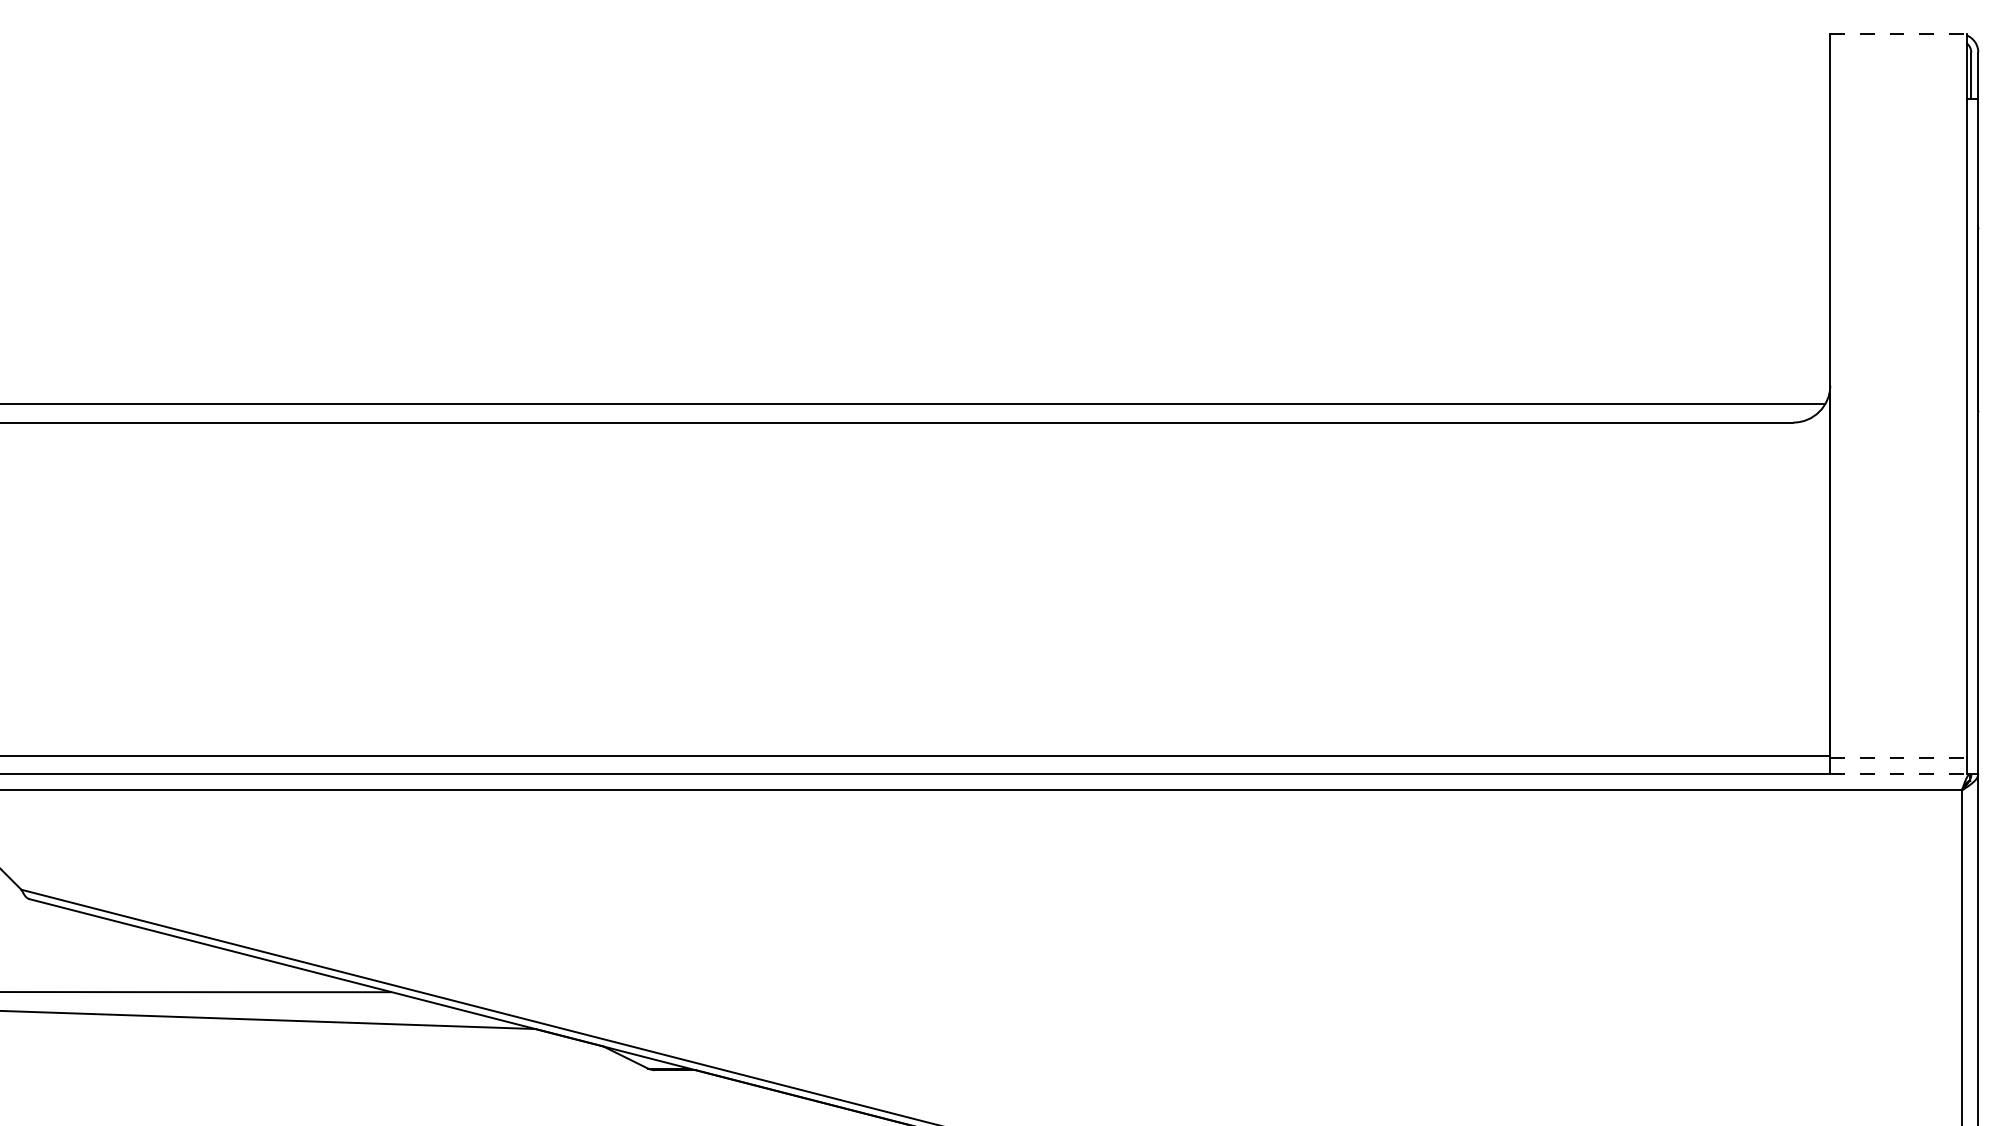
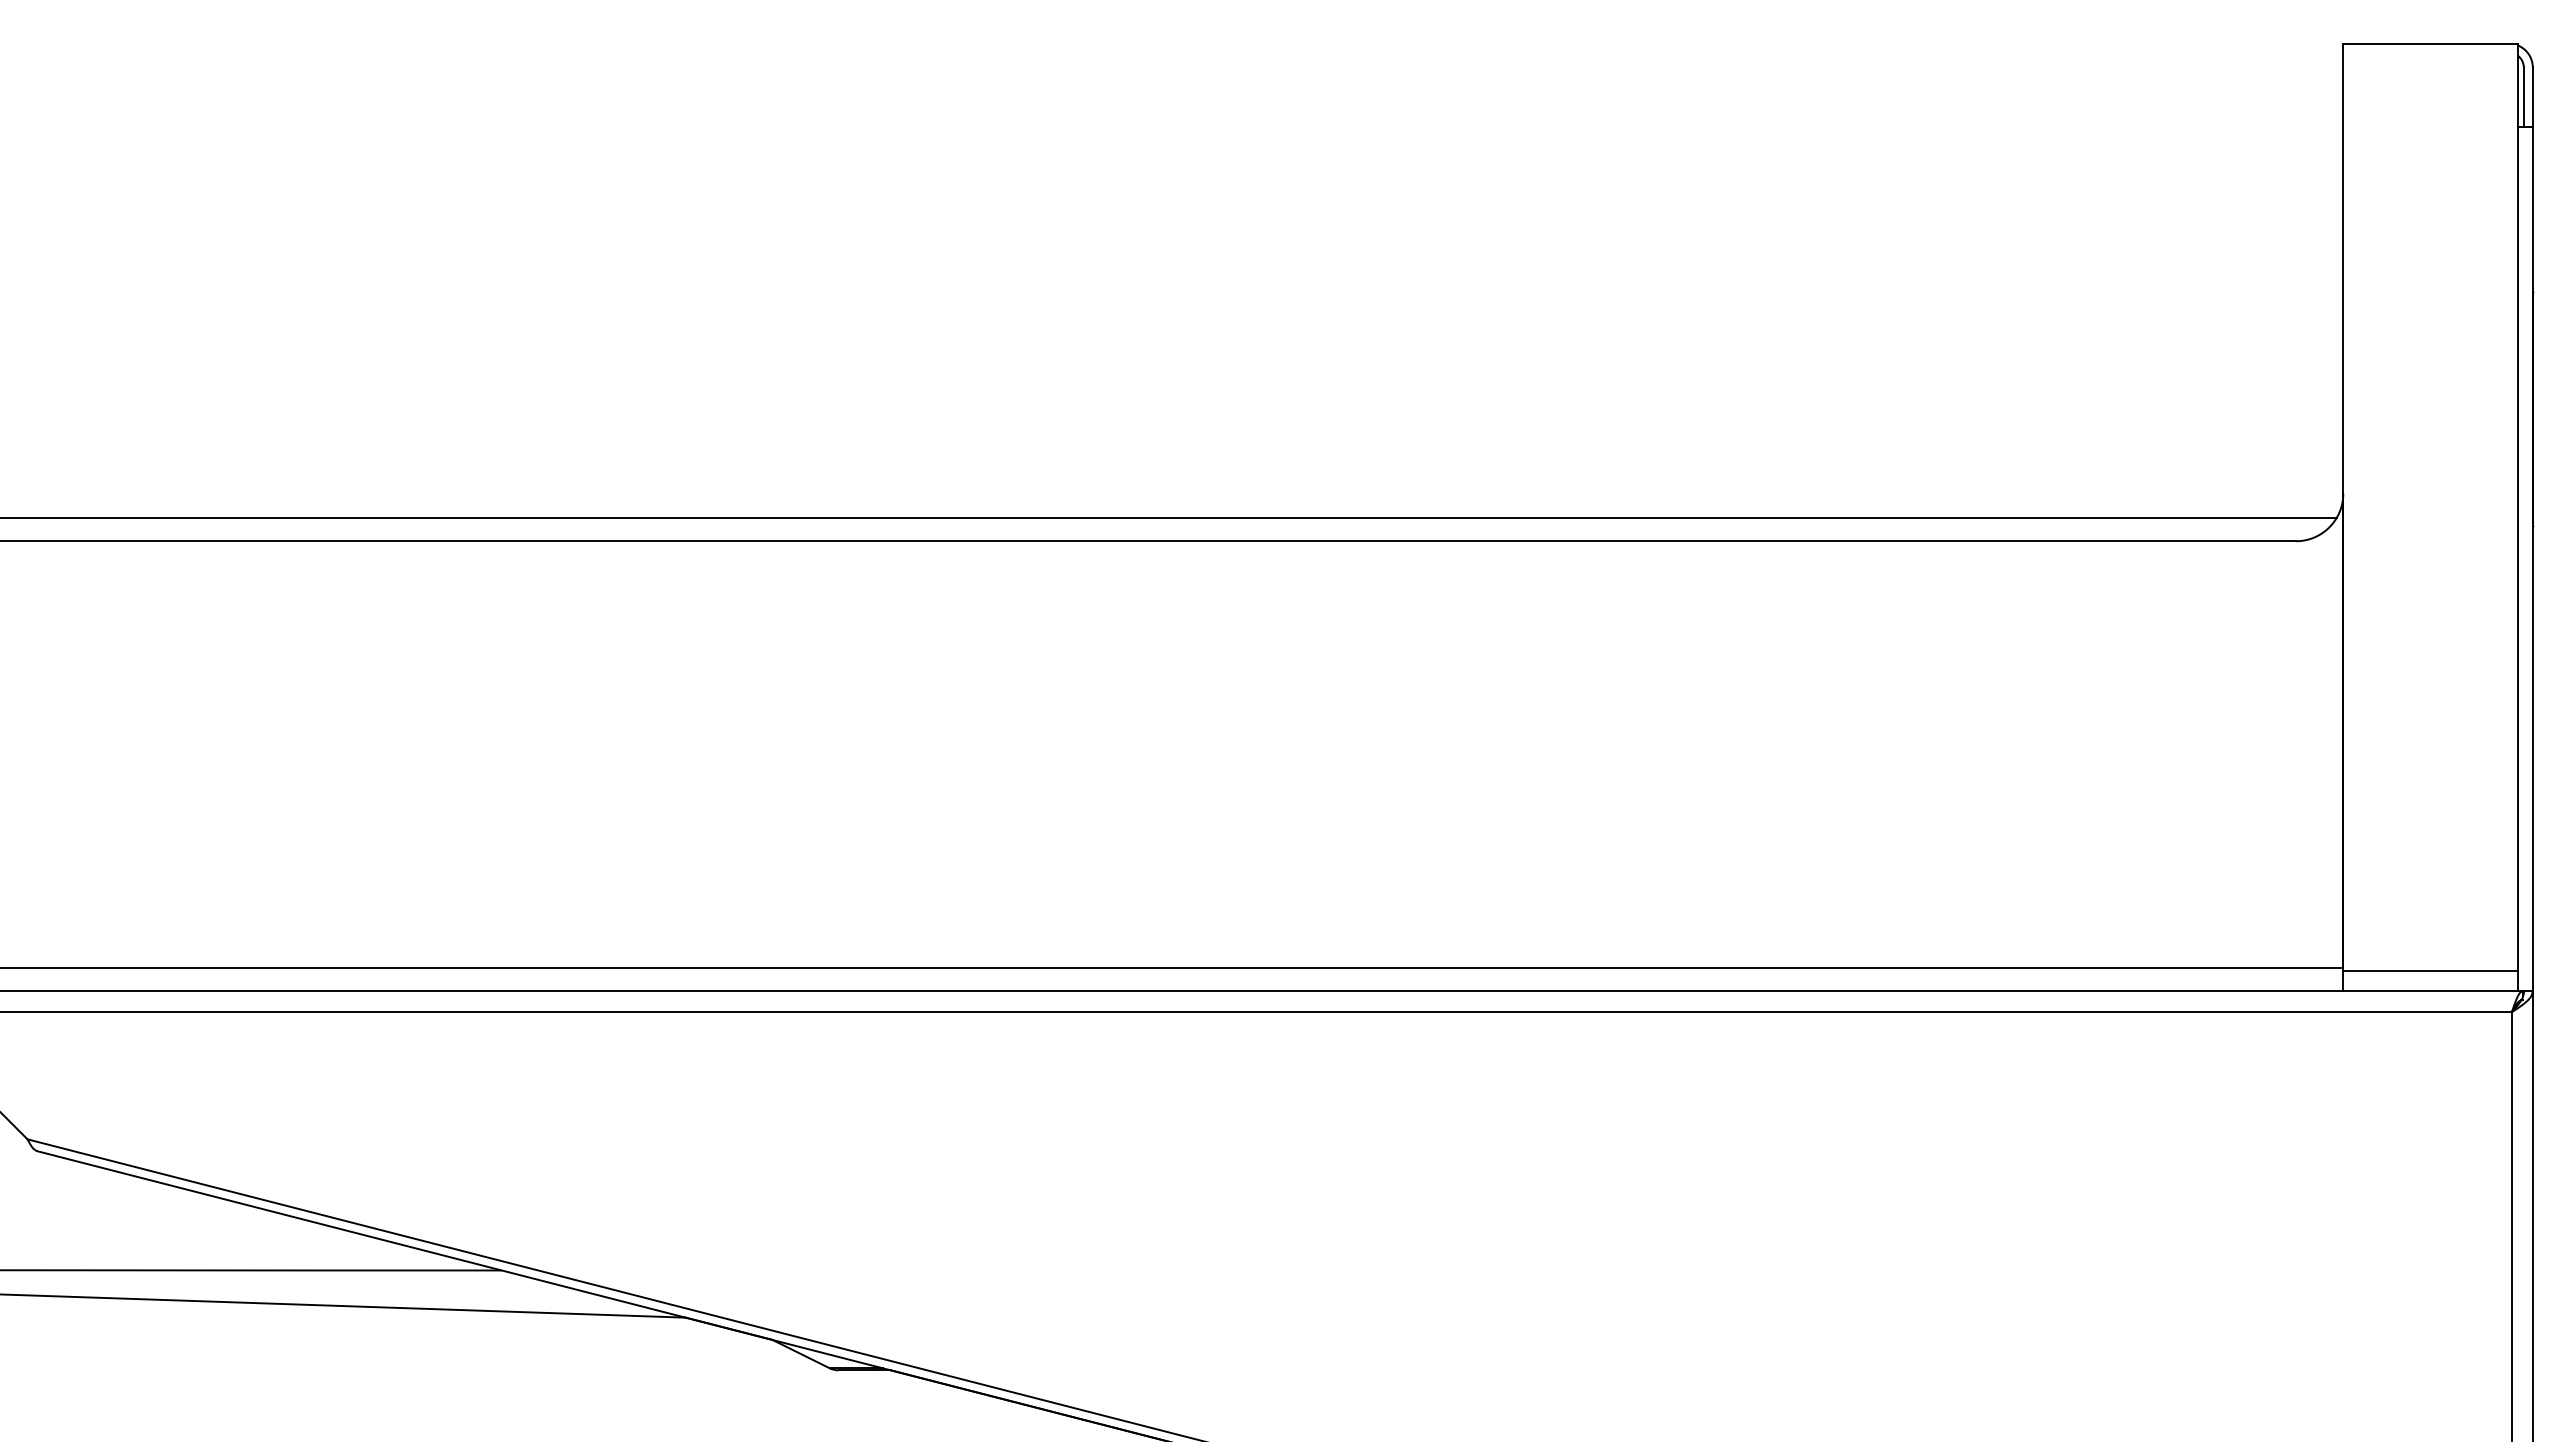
line: (1899, 33) -> (2431, 43), dashed -> solid
line: (1899, 757) -> (2431, 970), dashed -> solid
line: (1899, 774) -> (2431, 991), dashed -> solid

